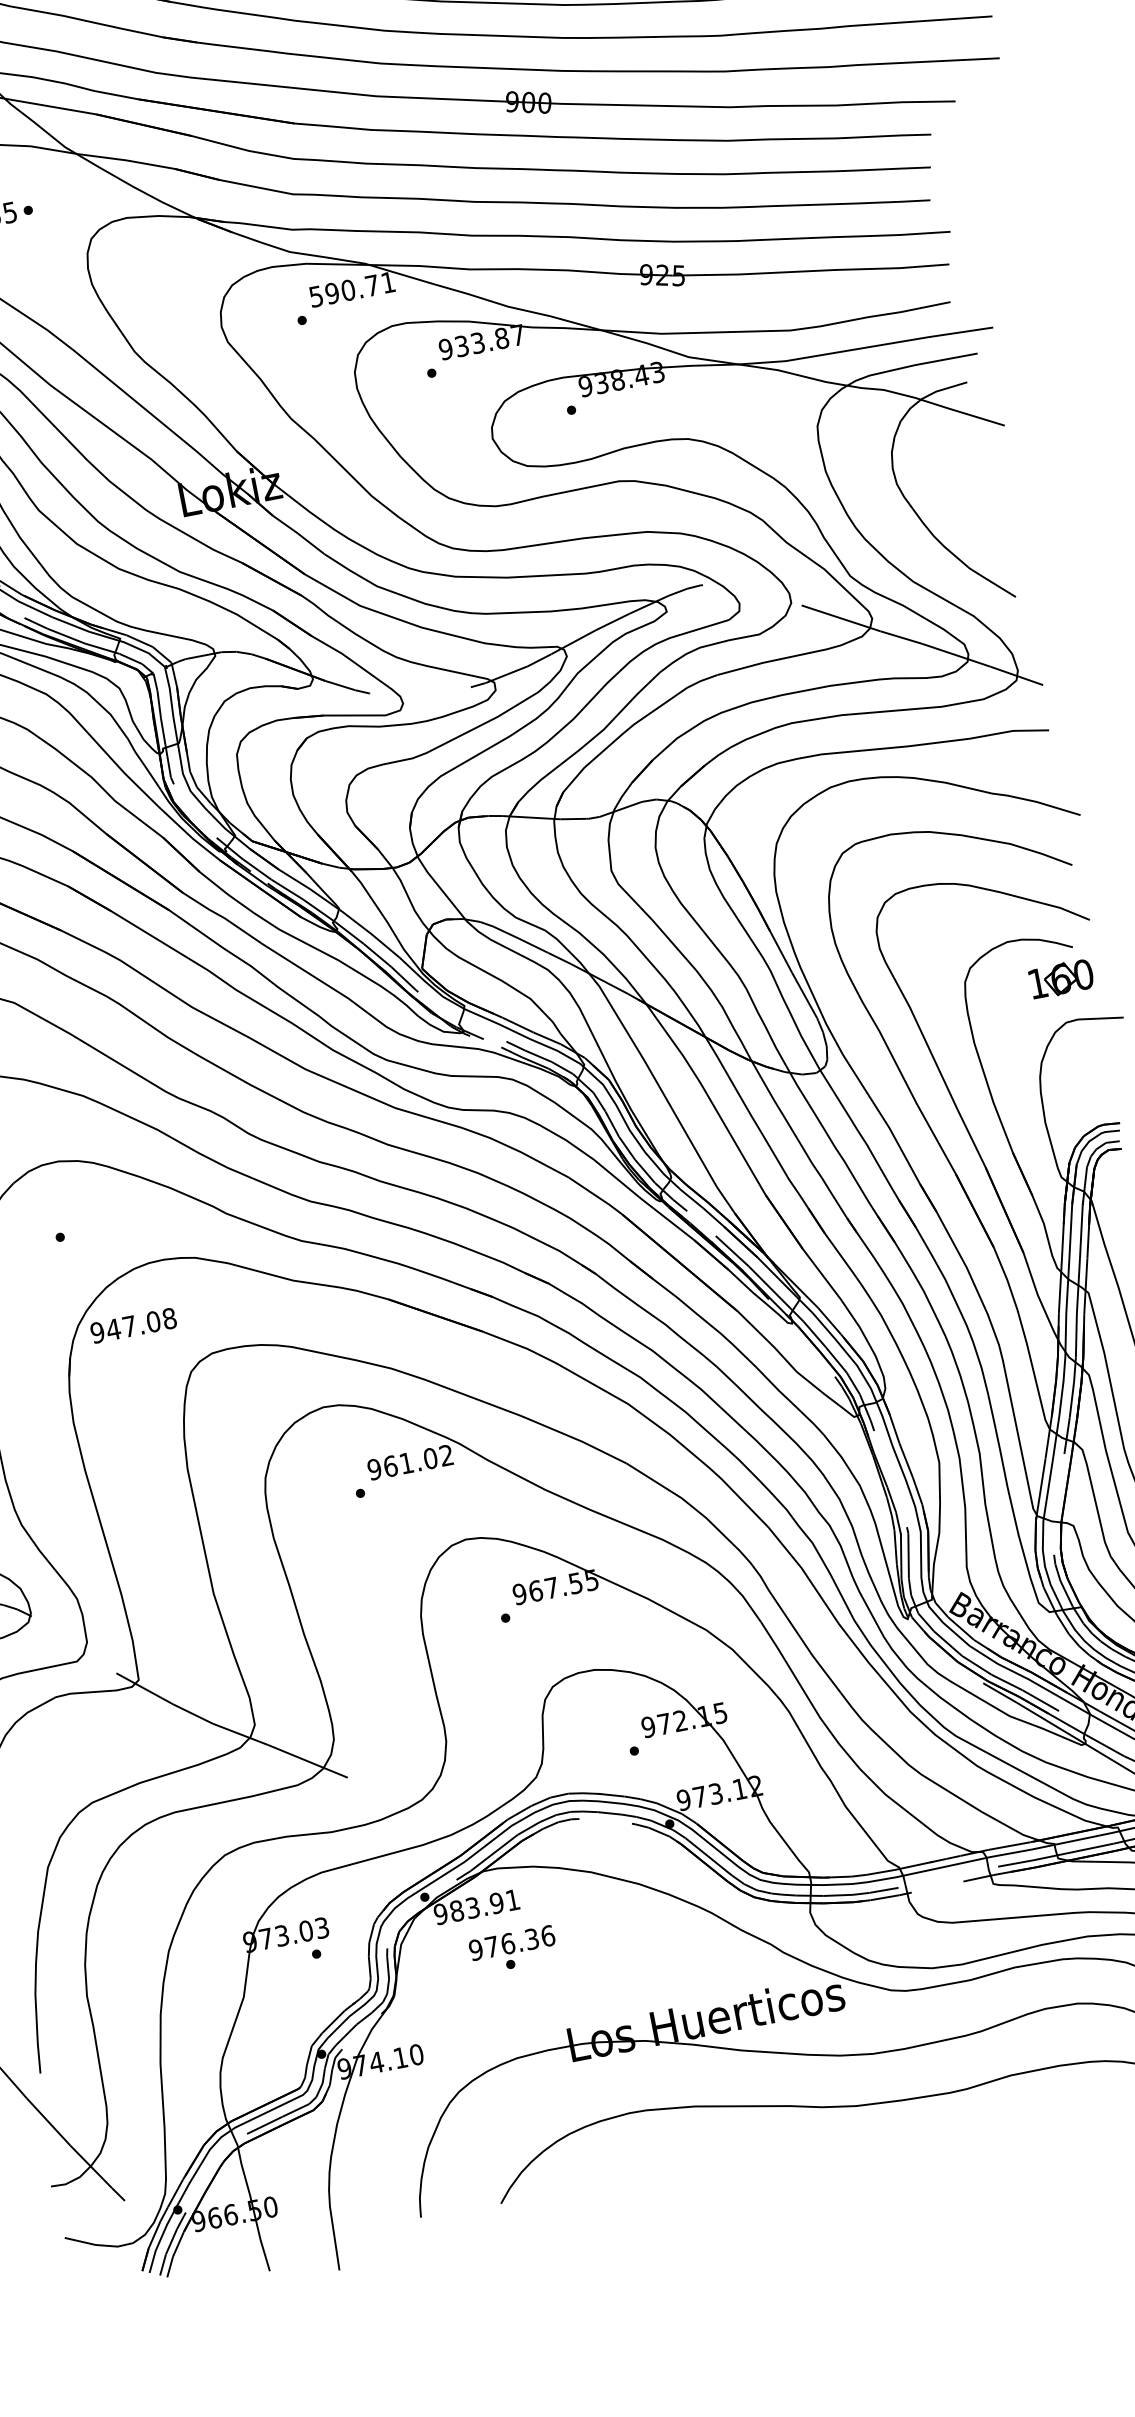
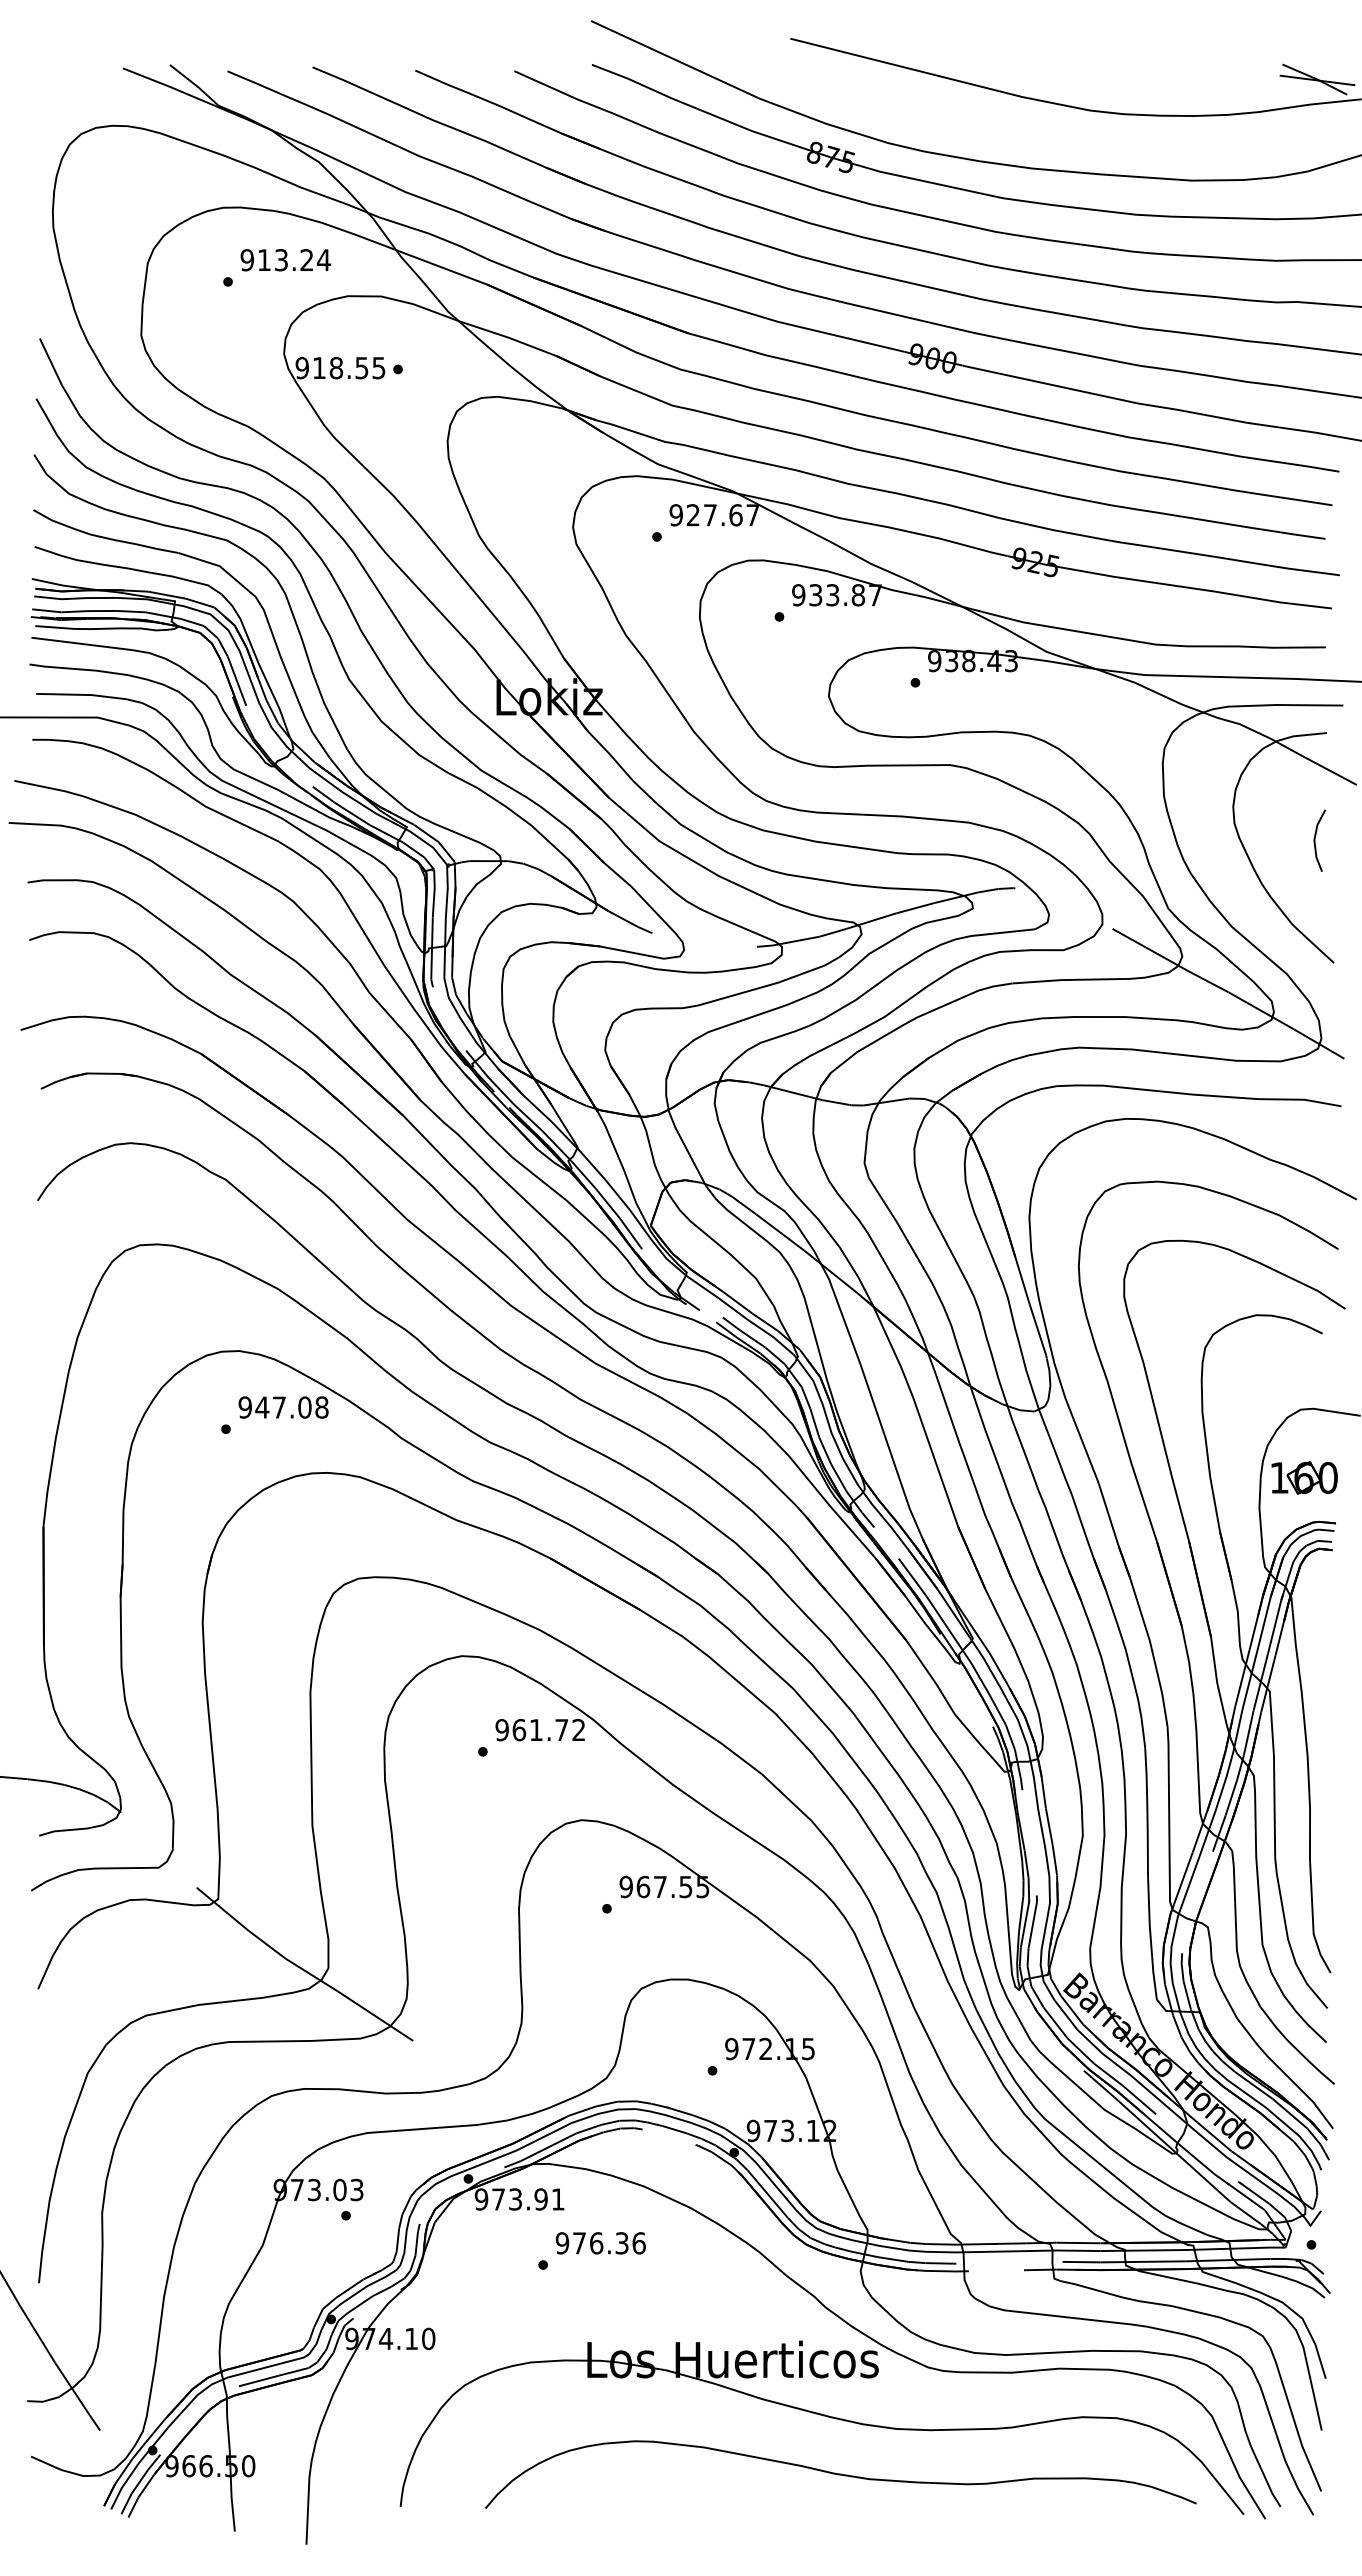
text: (352, 289) -> (714, 515), 590.71 -> 927.67
line: (976, 485) -> (1315, 840), added
part: (1061, 978) -> (1304, 1477), moved
text: (133, 1325) -> (283, 1407), moved
text: (430, 1459) -> (561, 1730), 961.02 -> 961.72
text: (456, 1911) -> (498, 2199), 983.91 -> 973.91
text: (511, 1943) -> (600, 2243), moved

